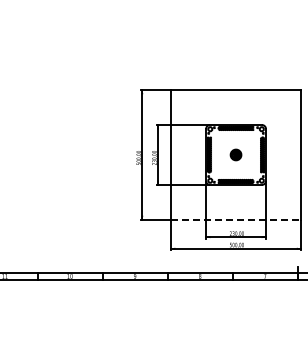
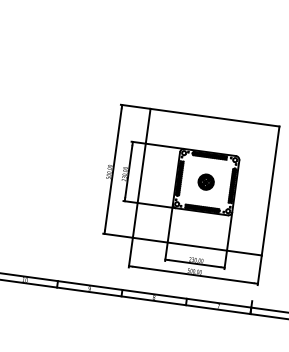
part: (235, 154) -> (205, 181), size x1.43
line: (236, 220) -> (197, 247), dashed -> solid

